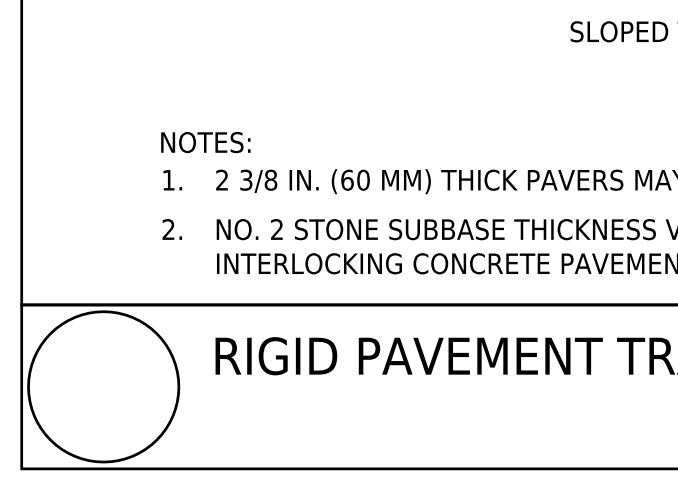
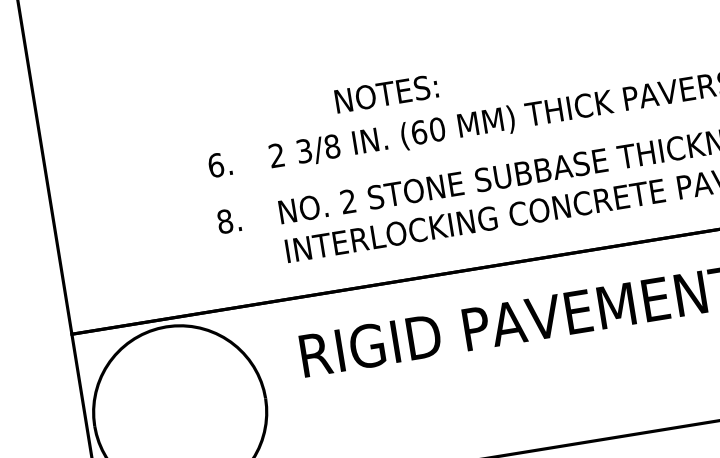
text: (205, 142) -> (386, 93), moved
text: (168, 179) -> (215, 164), 1. -> 6.
text: (168, 229) -> (224, 221), 2. -> 8.

